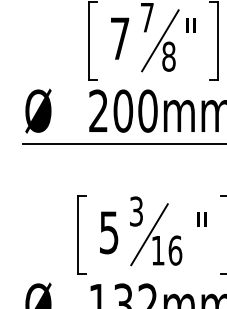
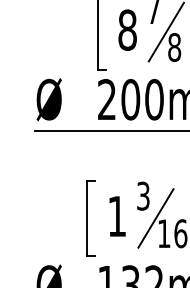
text: (119, 38) -> (127, 29), 7 -> 8
text: (109, 232) -> (117, 216), 5 -> 1

